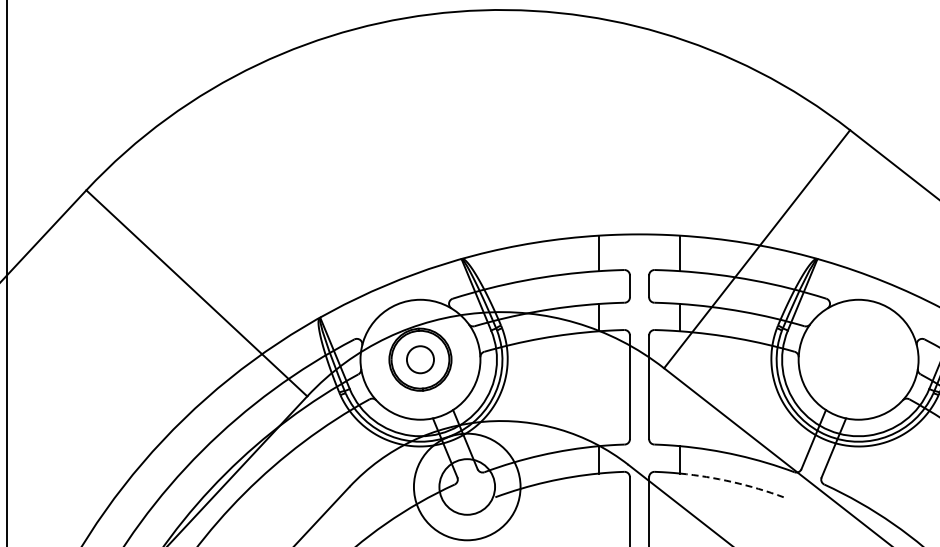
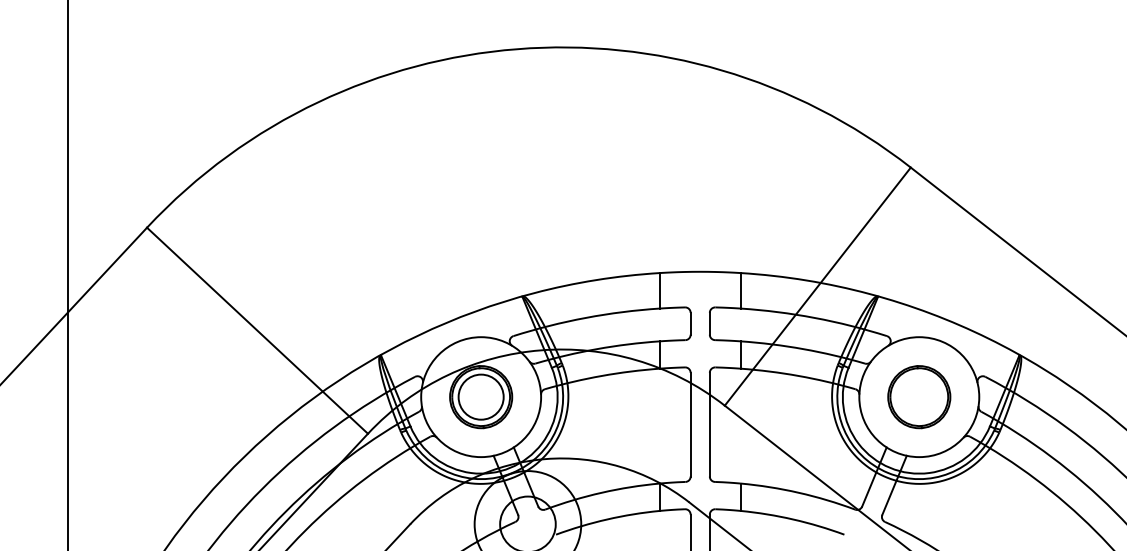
circle: (419, 359) -> (480, 396), size x1.67
part: (858, 360) -> (919, 397), added
arc: (732, 482) -> (793, 519), dashed -> solid

